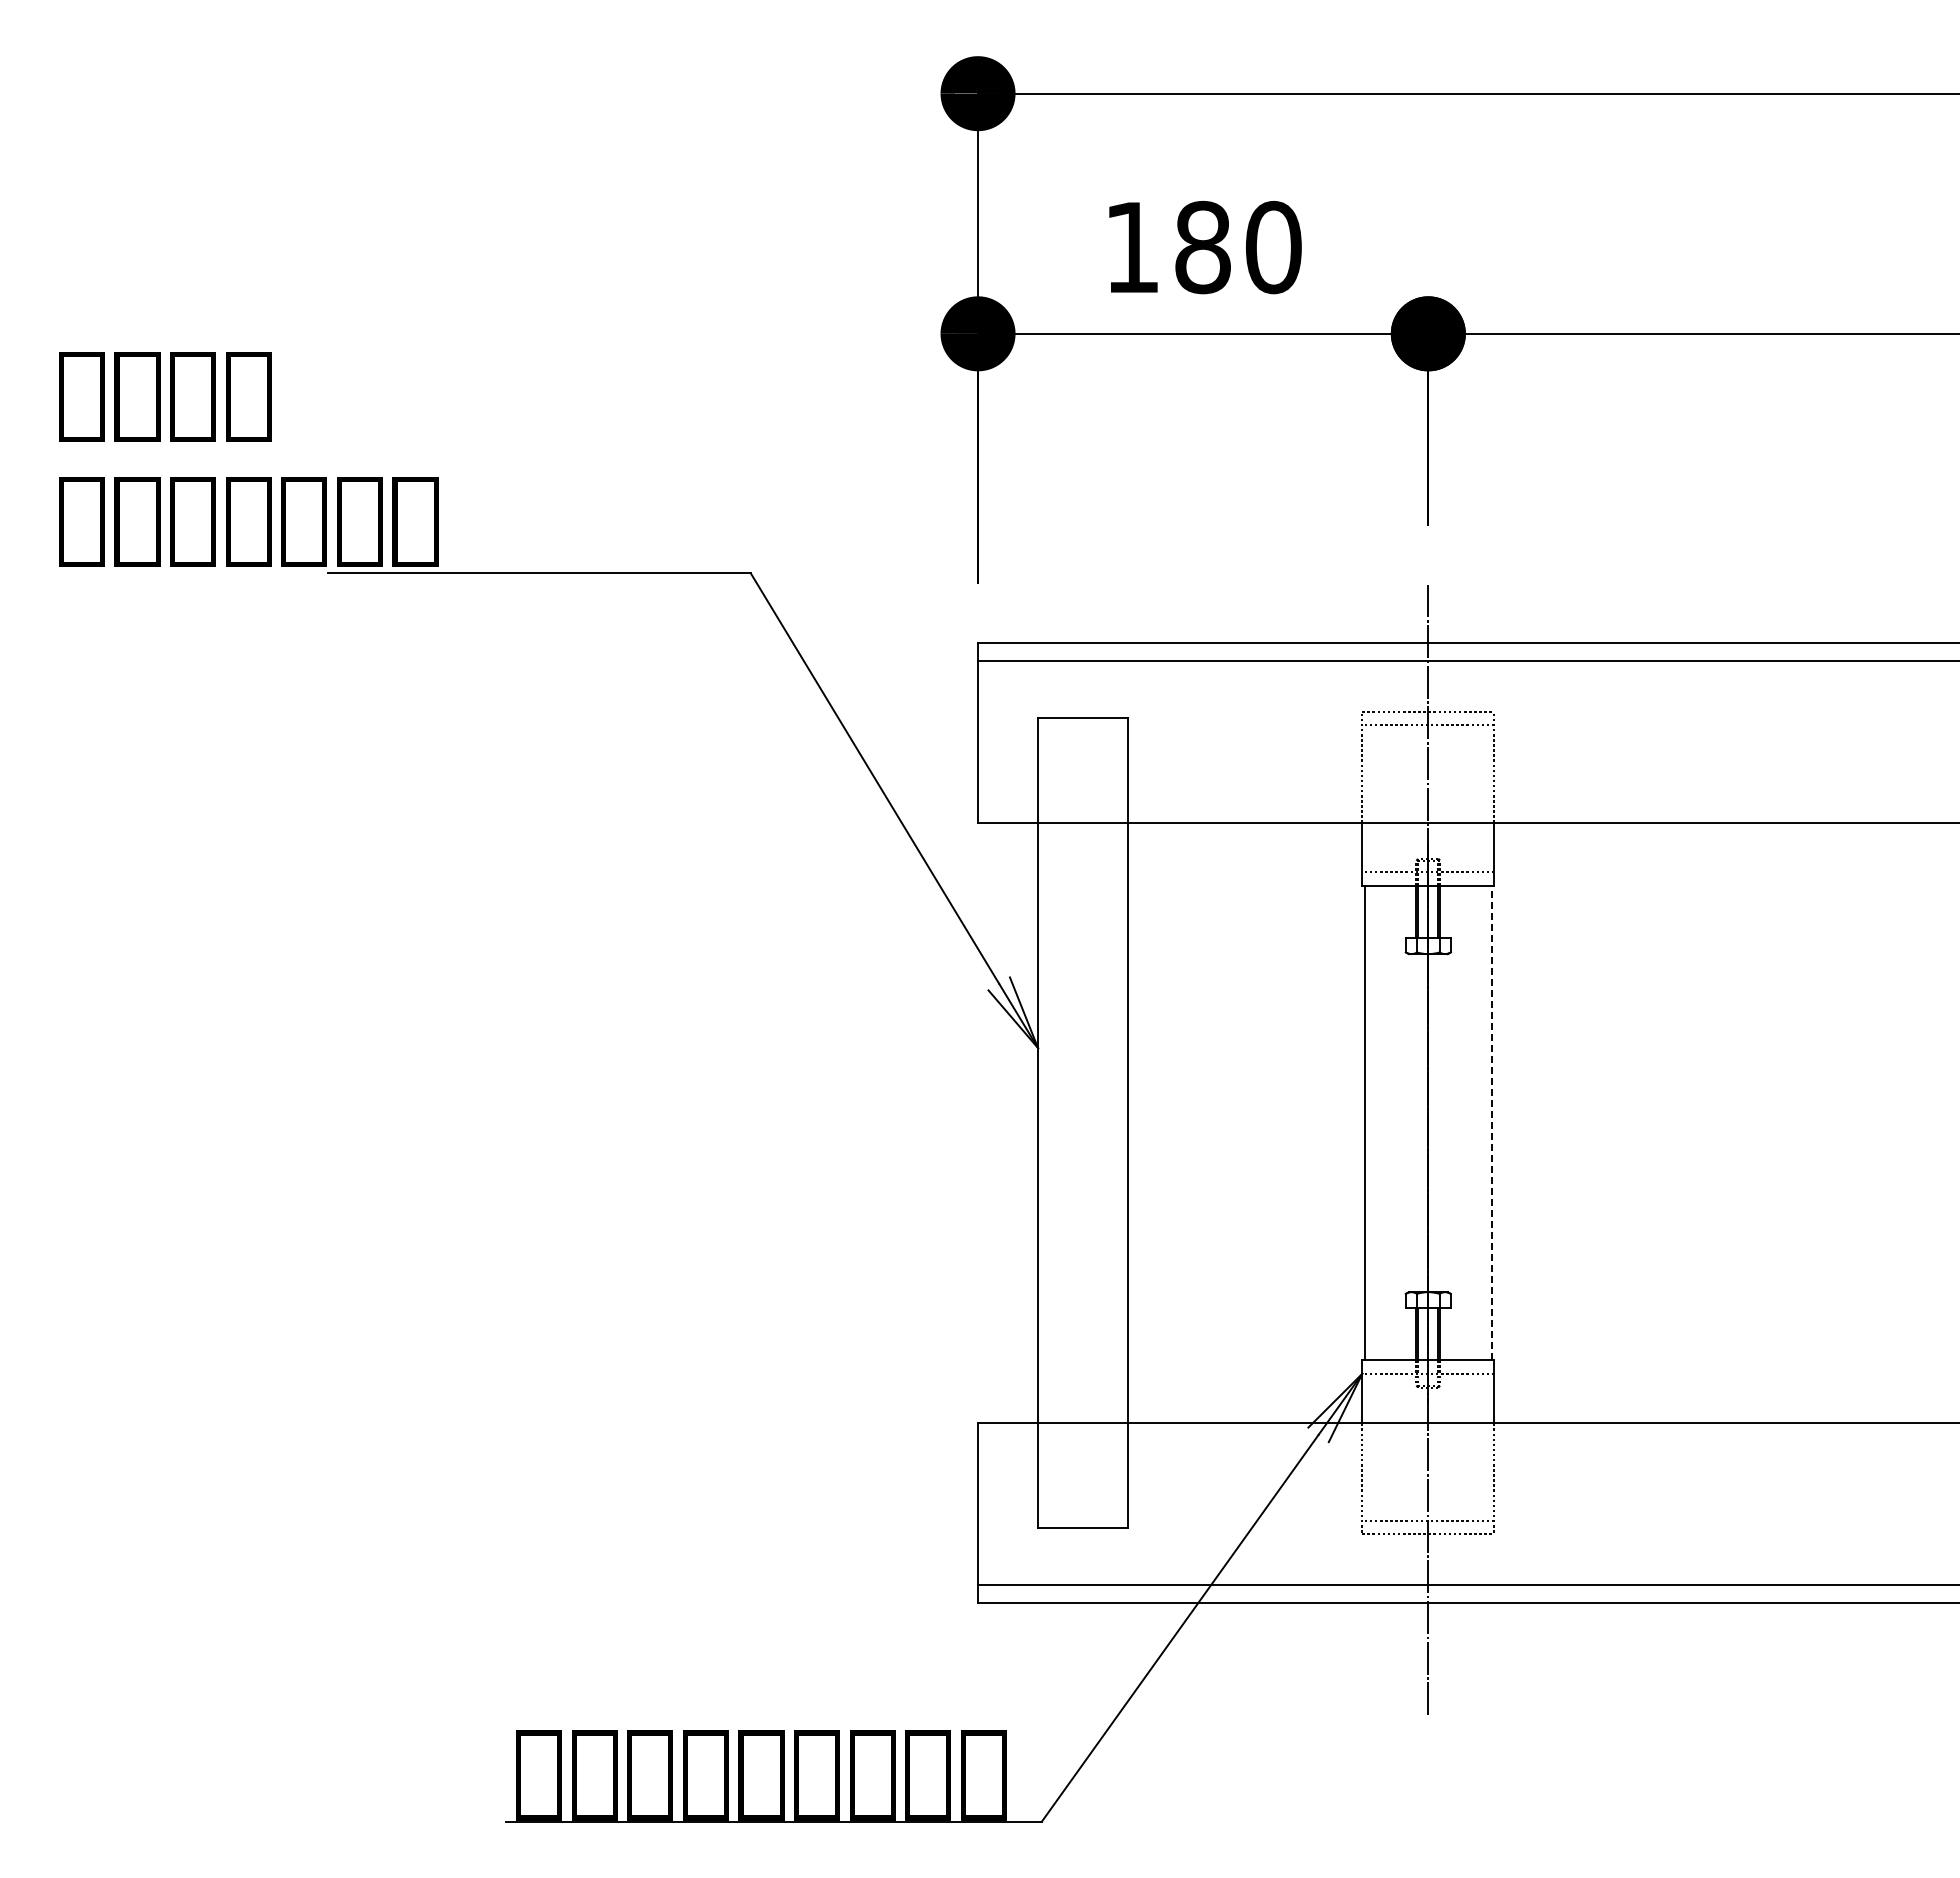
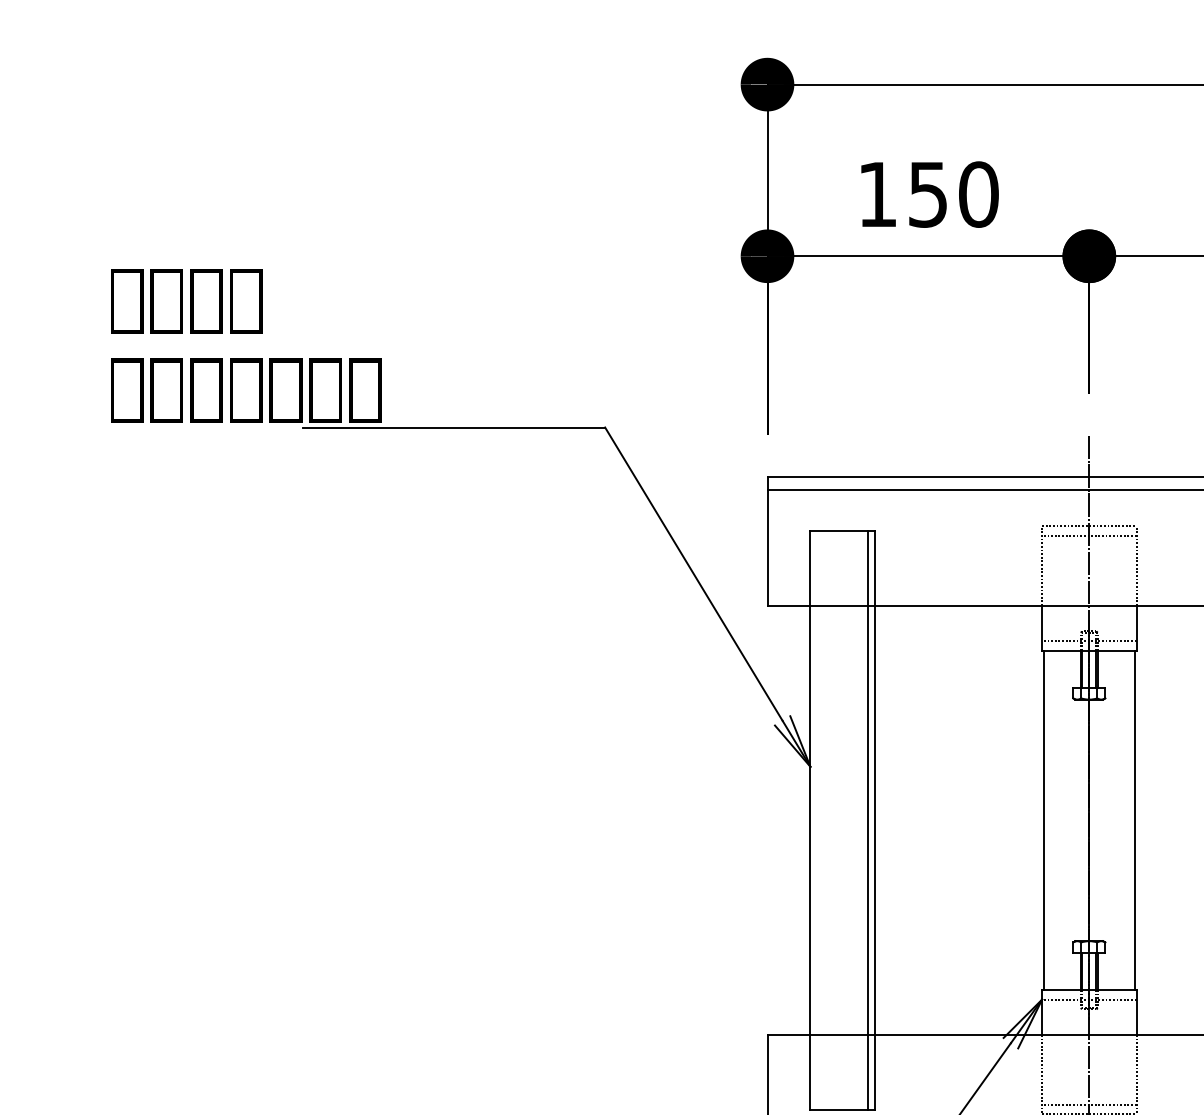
text: (1202, 247) -> (927, 194), 180 -> 150
line: (1119, 1122) -> (868, 819), added
line: (1492, 1122) -> (1135, 819), dashed -> solid

